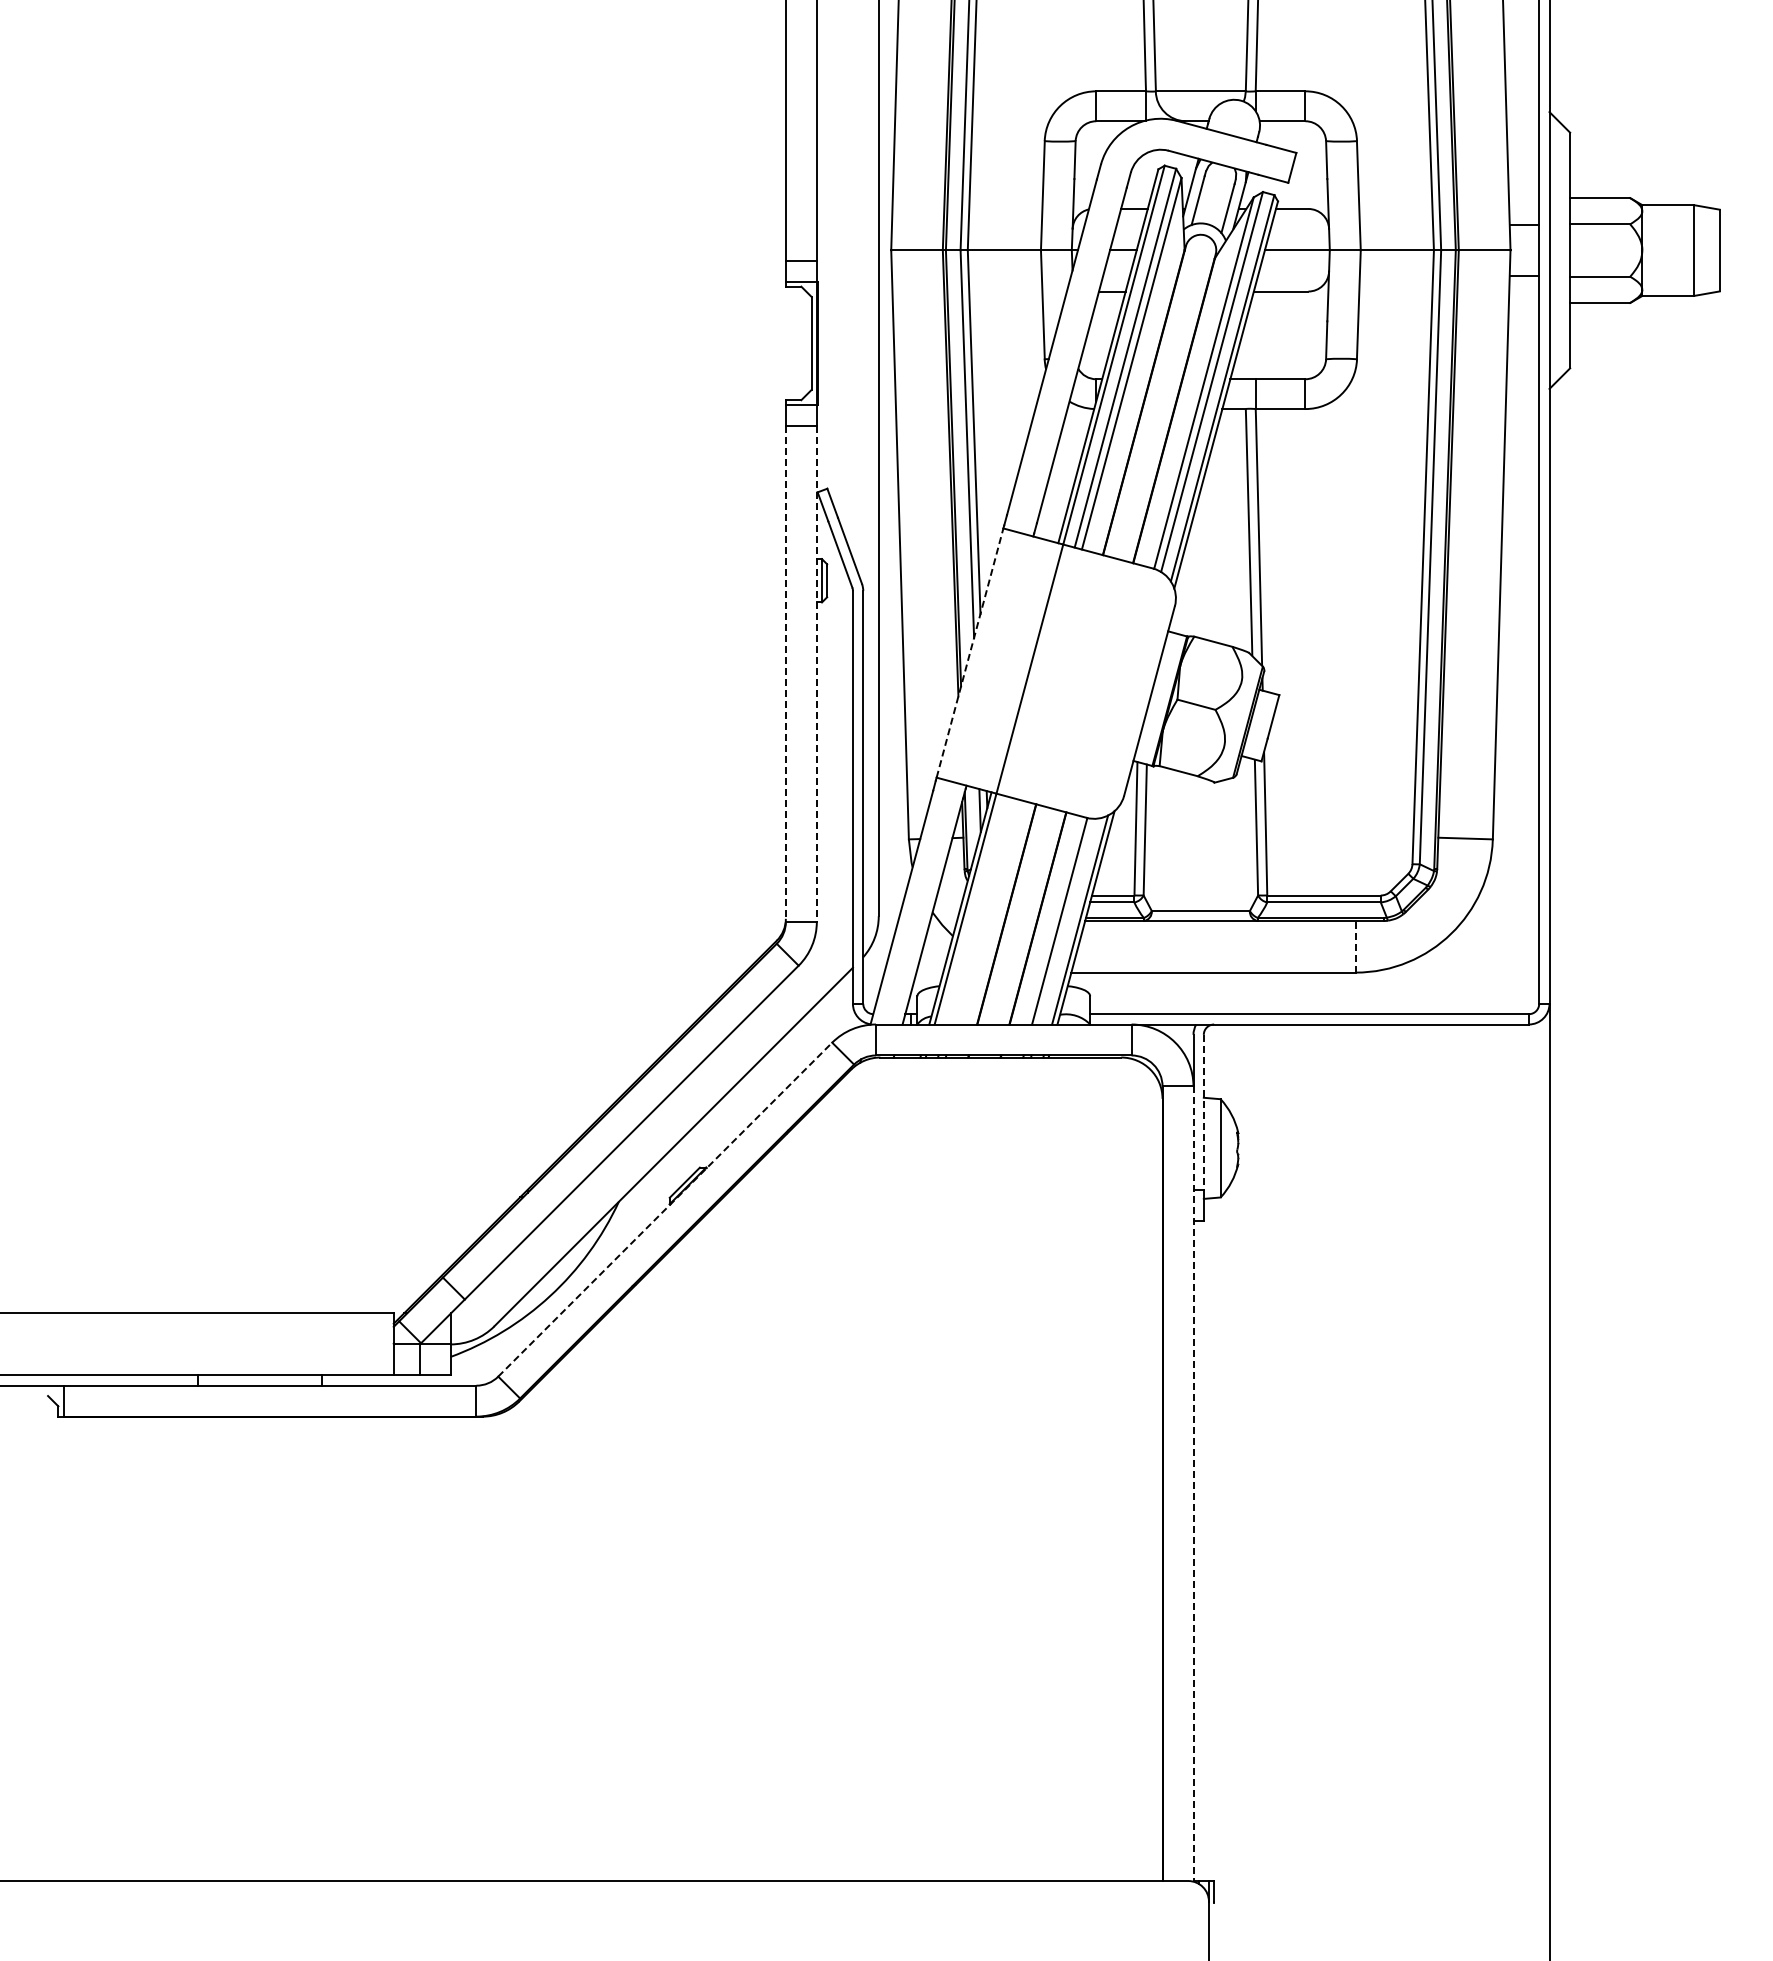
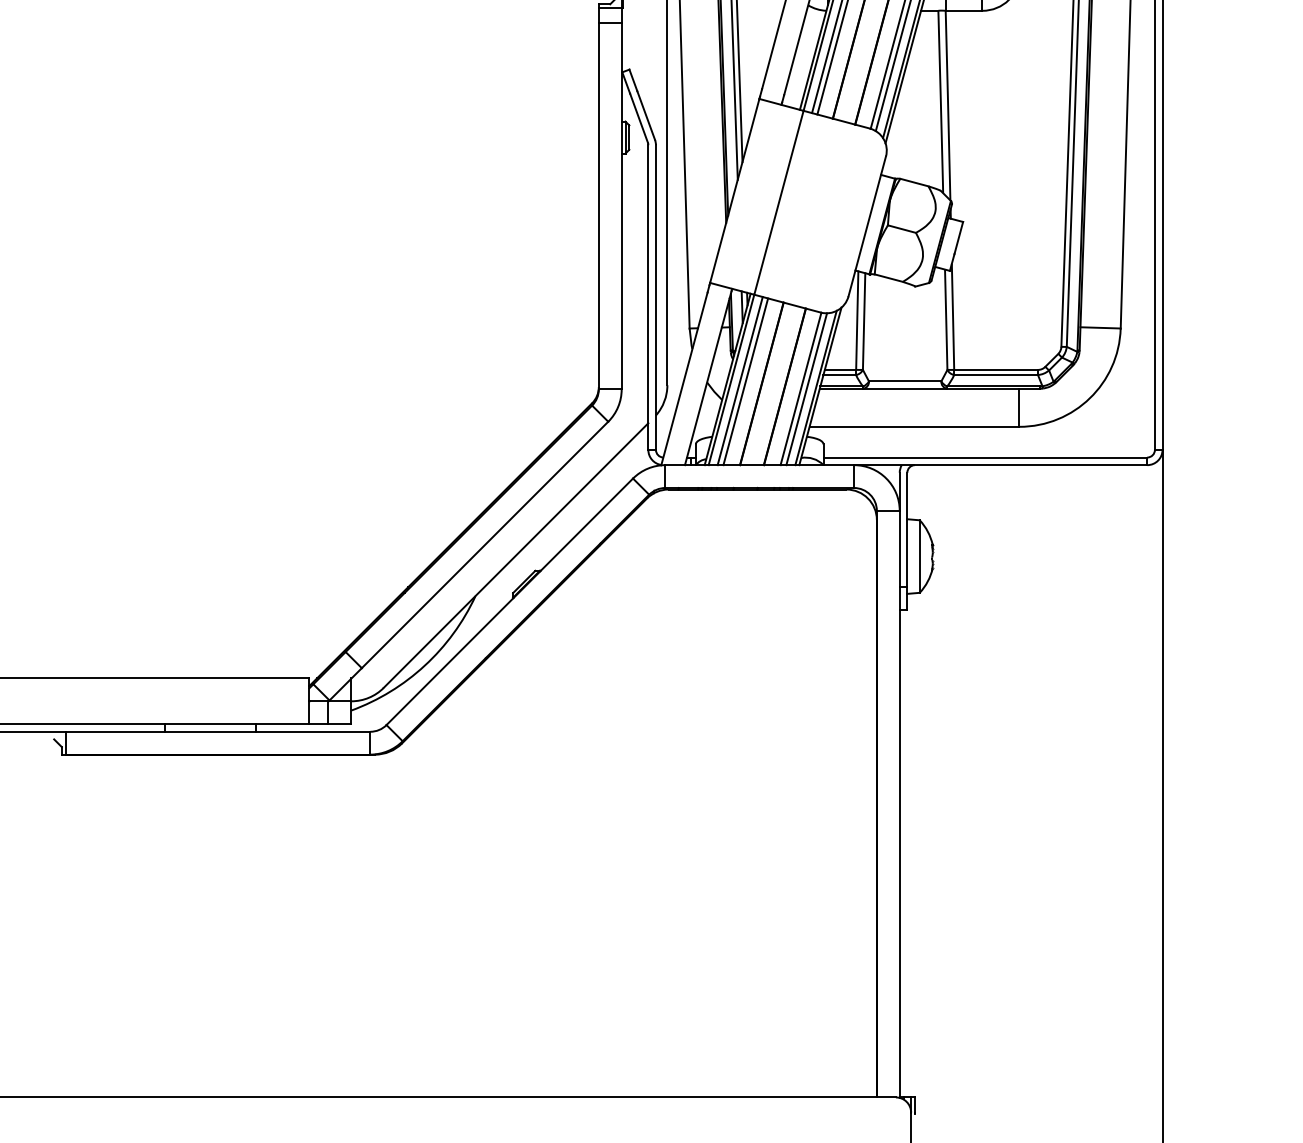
line: (970, 652) -> (735, 190), dashed -> solid
line: (785, 673) -> (598, 206), dashed -> solid
line: (816, 673) -> (621, 206), dashed -> solid
line: (976, 910) -> (739, 380), added
line: (984, 911) -> (745, 381), added
line: (1067, 921) -> (806, 389), added
line: (1355, 946) -> (1019, 407), dashed -> solid
line: (1203, 1112) -> (907, 530), dashed -> solid
line: (665, 1209) -> (509, 601), dashed -> solid
line: (1193, 1484) -> (899, 804), dashed -> solid

